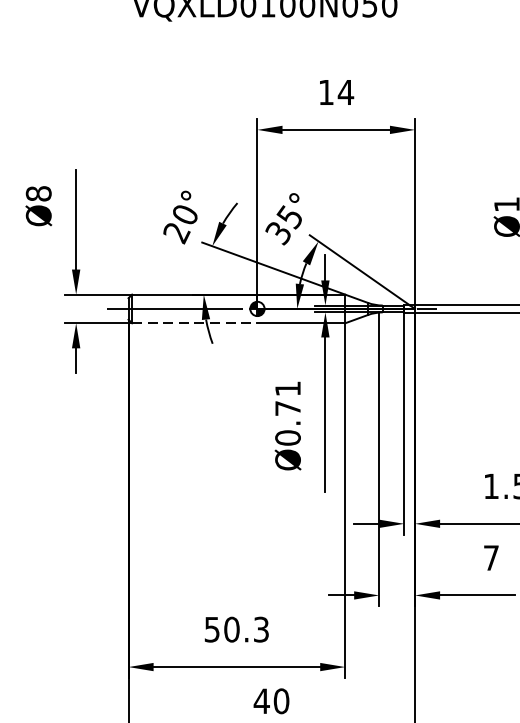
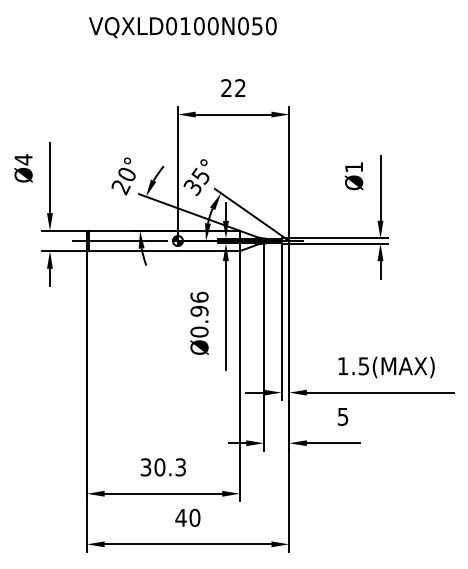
text: (336, 91) -> (233, 87), 14 -> 22
text: (38, 193) -> (23, 159), Ø8 -> Ø4
line: (195, 323) -> (134, 251), dashed -> solid
text: (287, 397) -> (199, 303), Ø0.71 -> Ø0.96
text: (491, 557) -> (343, 416), 7 -> 5
text: (212, 628) -> (146, 466), 50.3 -> 30.3

